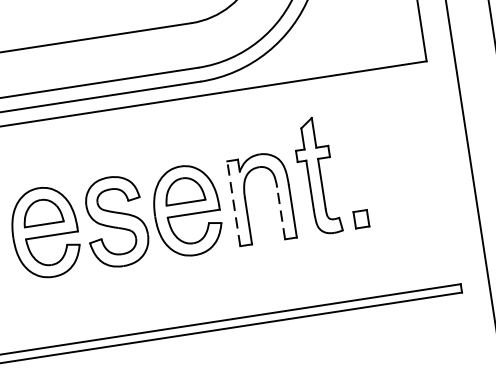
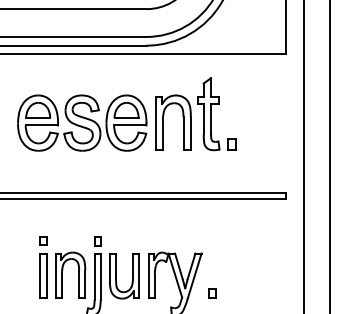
line: (233, 202) -> (155, 122), dashed -> solid
line: (280, 211) -> (183, 132), dashed -> solid

